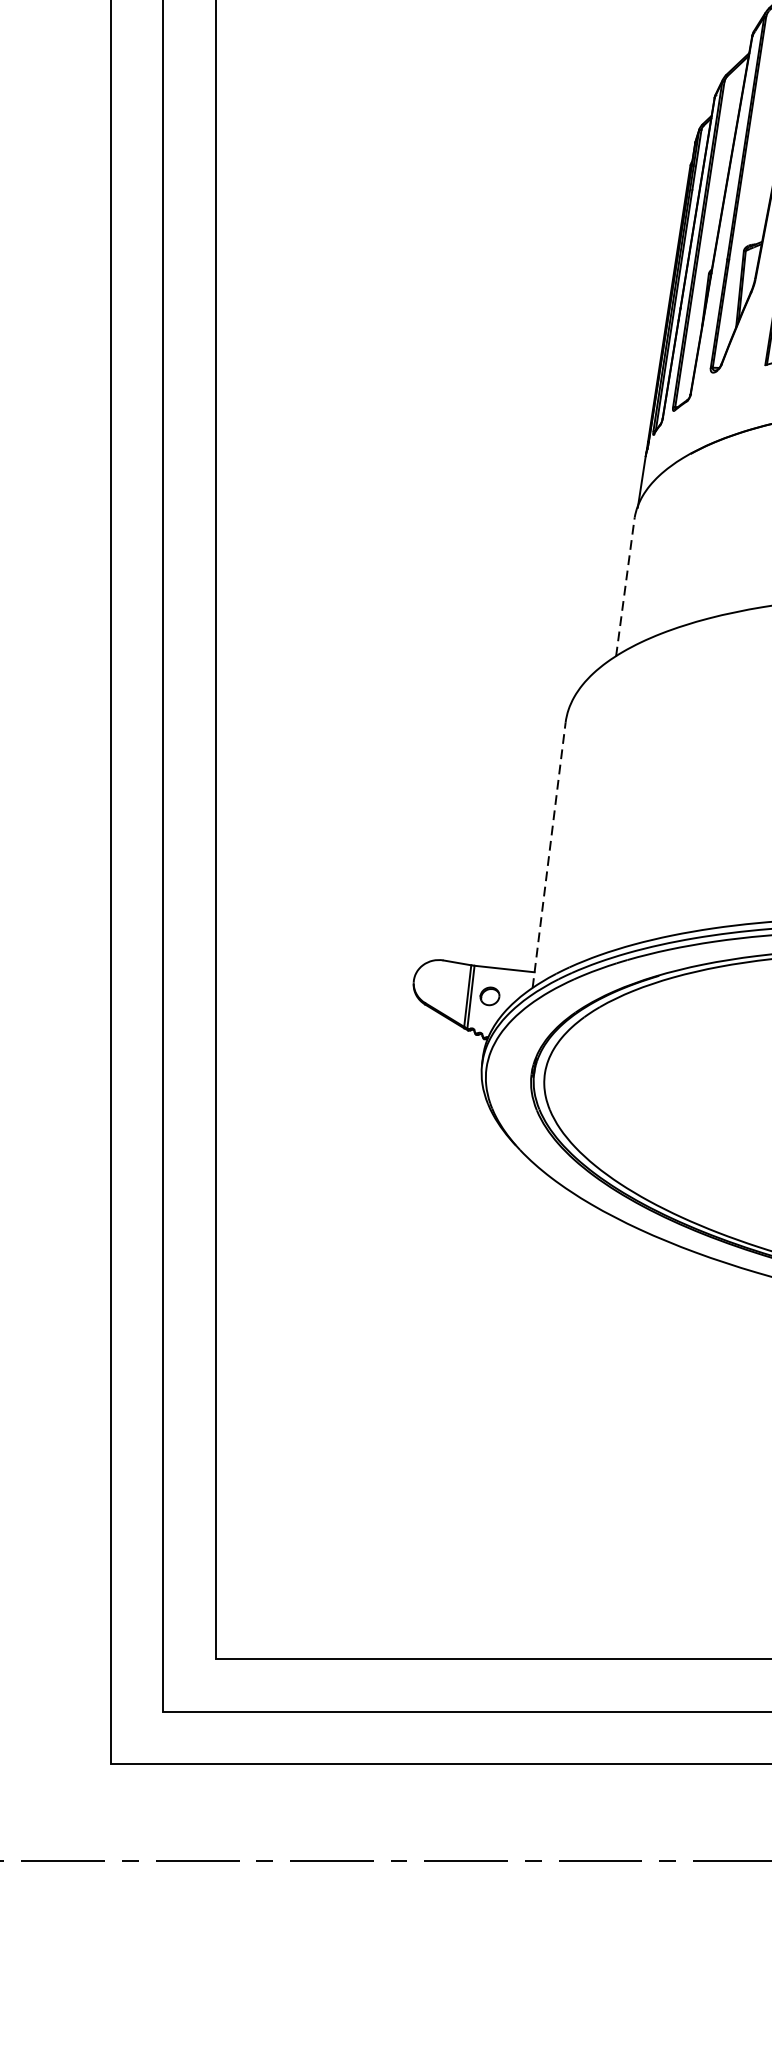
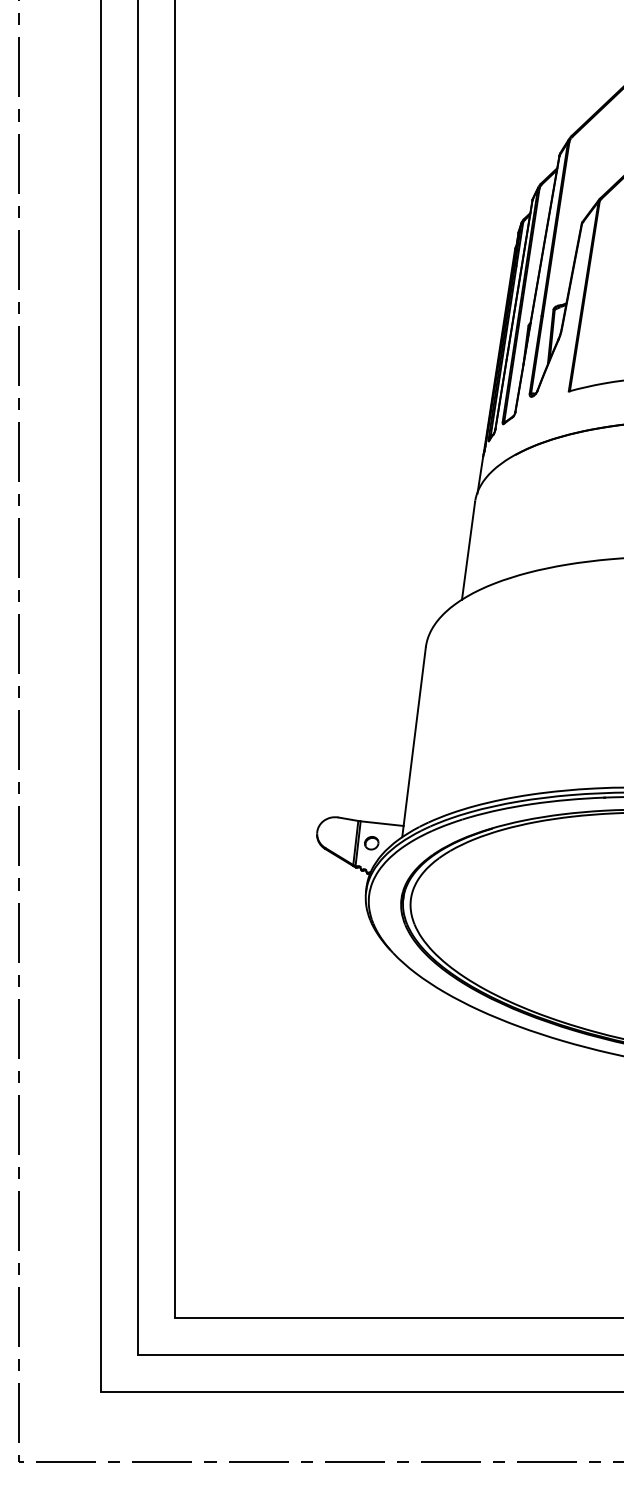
line: (625, 587) -> (468, 550), dashed -> solid
line: (549, 855) -> (414, 742), dashed -> solid

